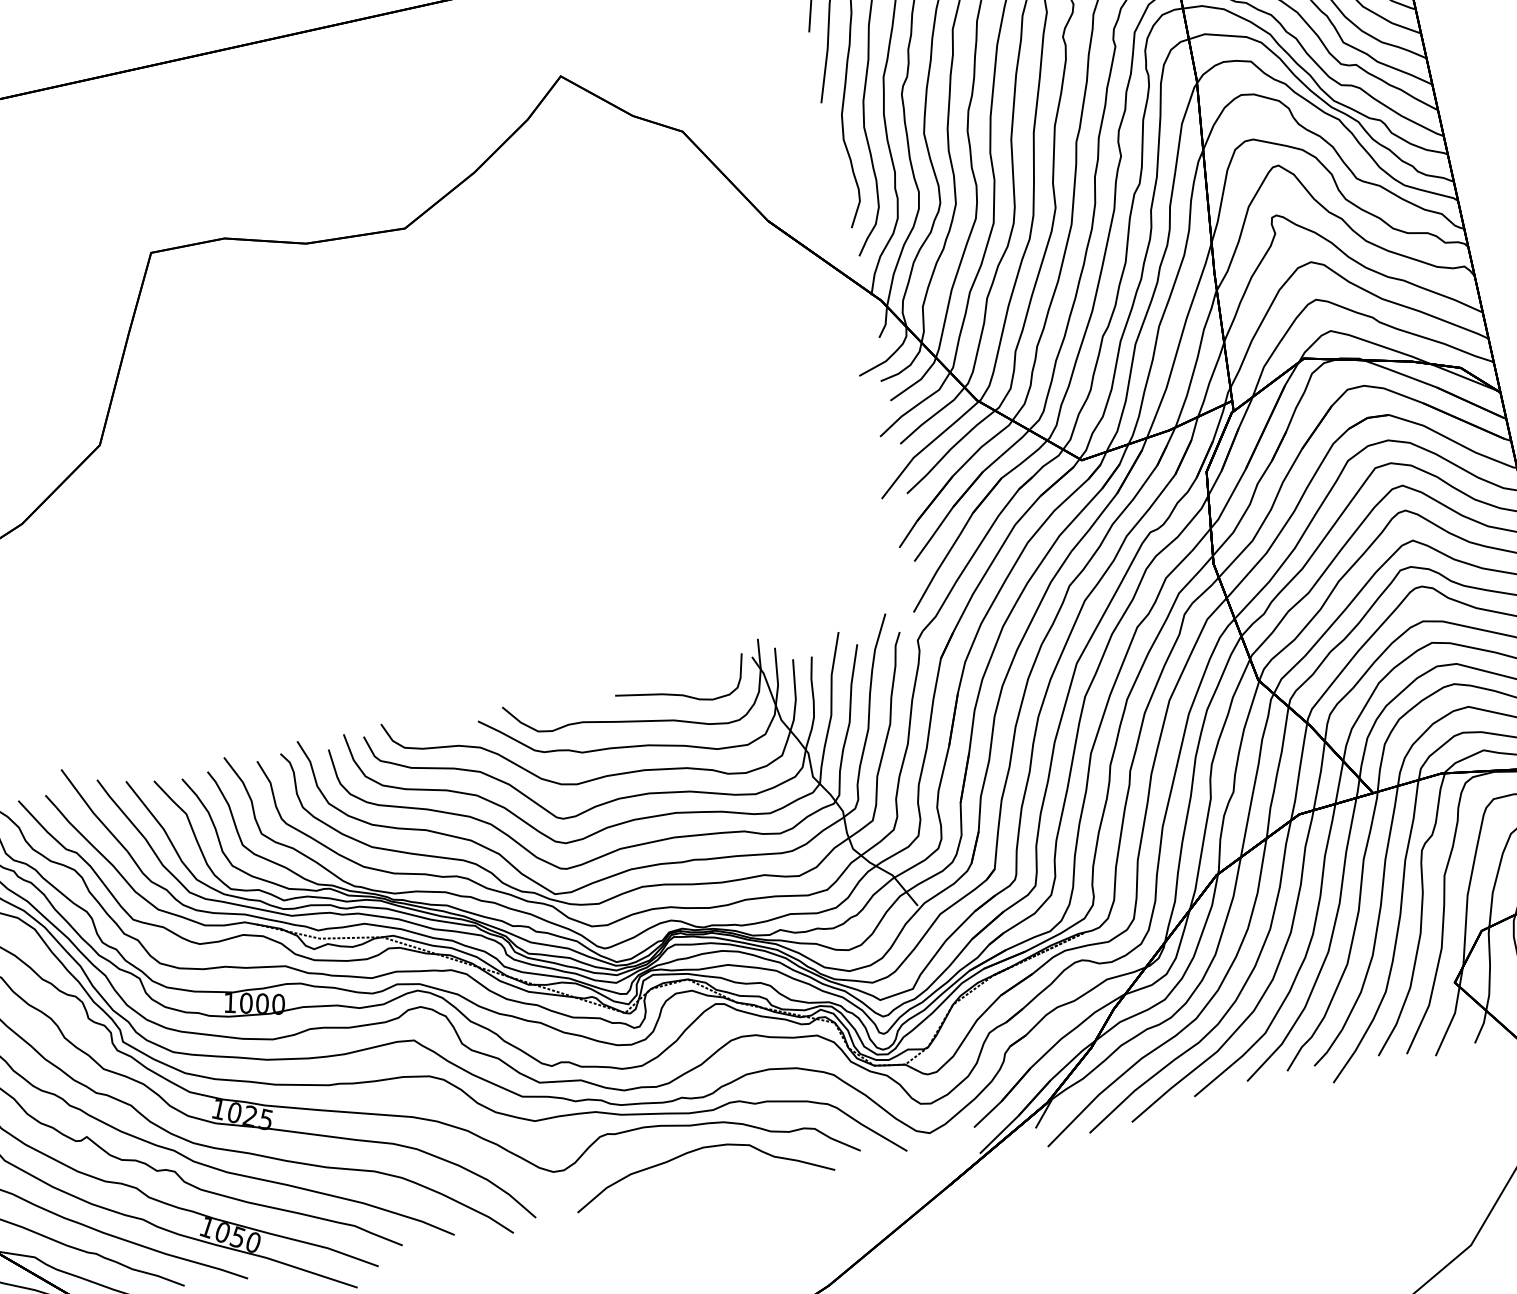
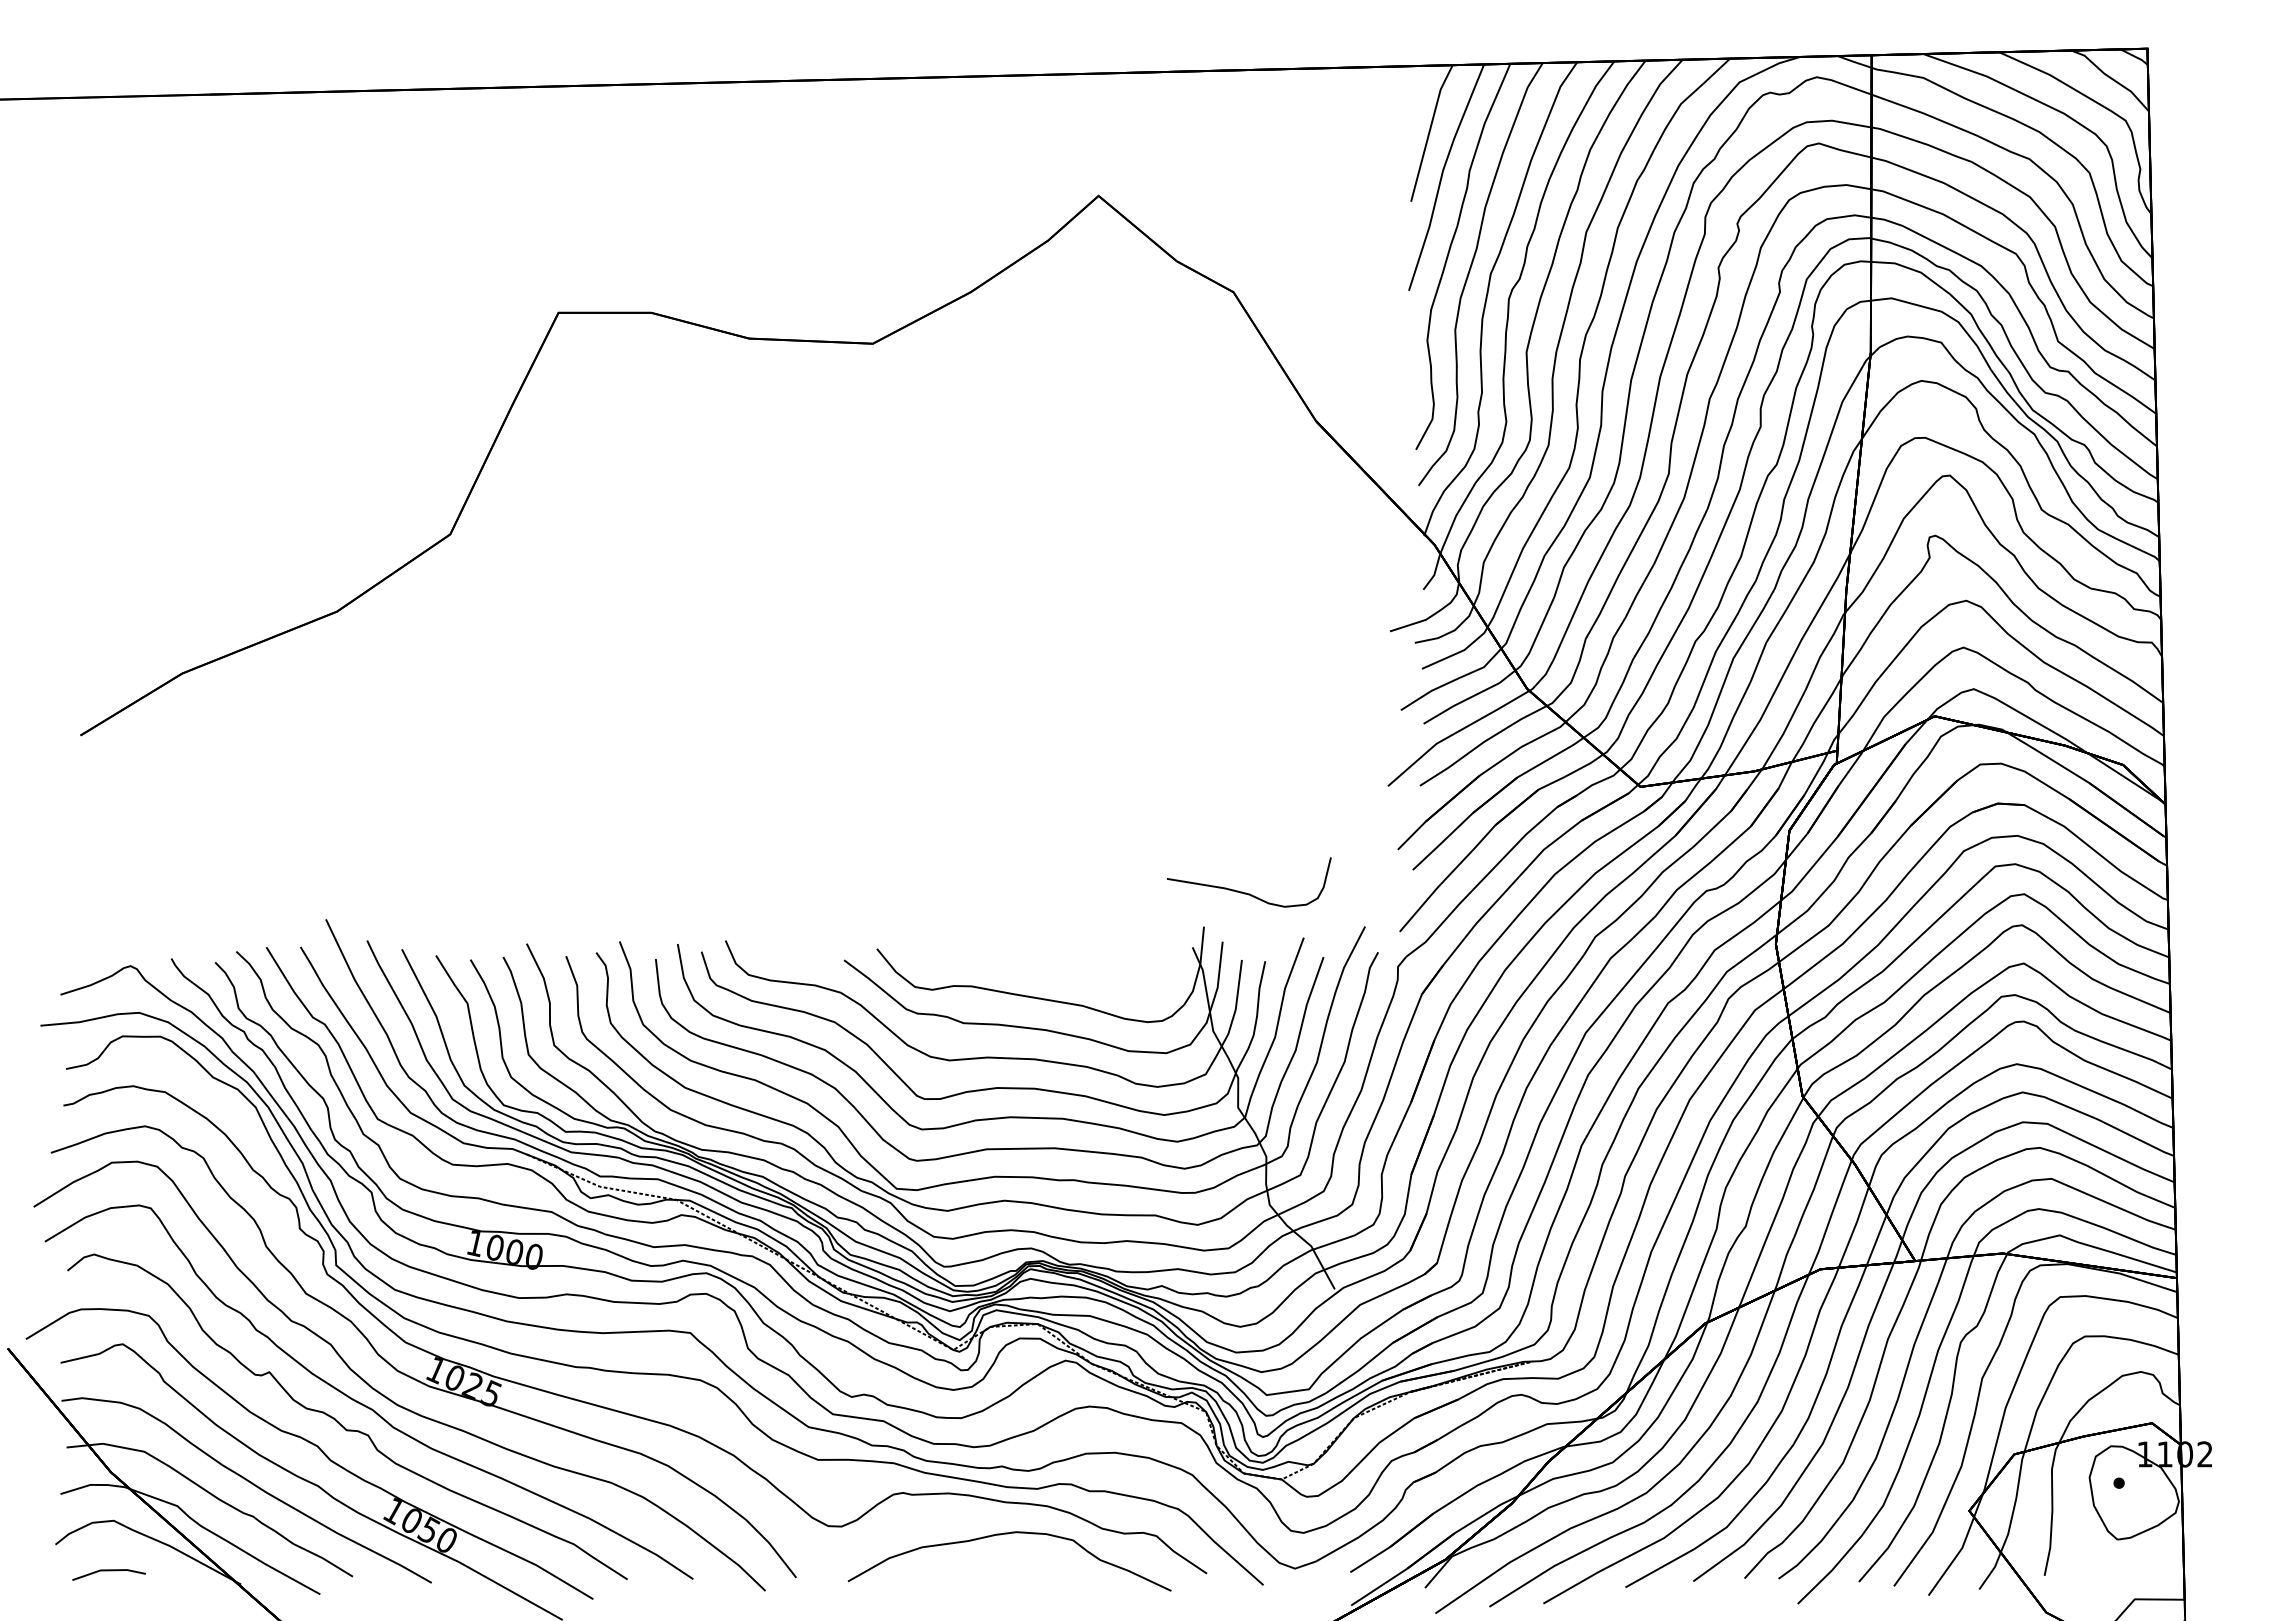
curve: (680, 694) -> (1246, 892), moved

